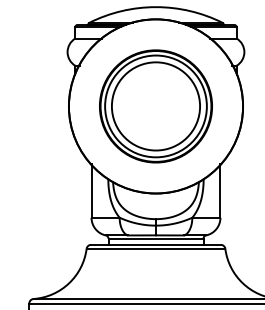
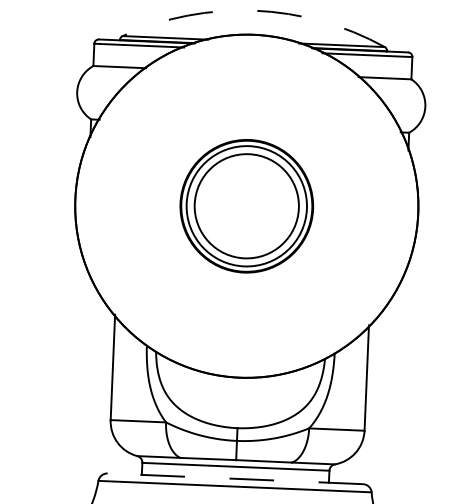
arc: (156, 7) -> (255, 11), solid -> dashed
part: (155, 106) -> (245, 206), size x0.6
line: (156, 244) -> (236, 478), solid -> dashed

